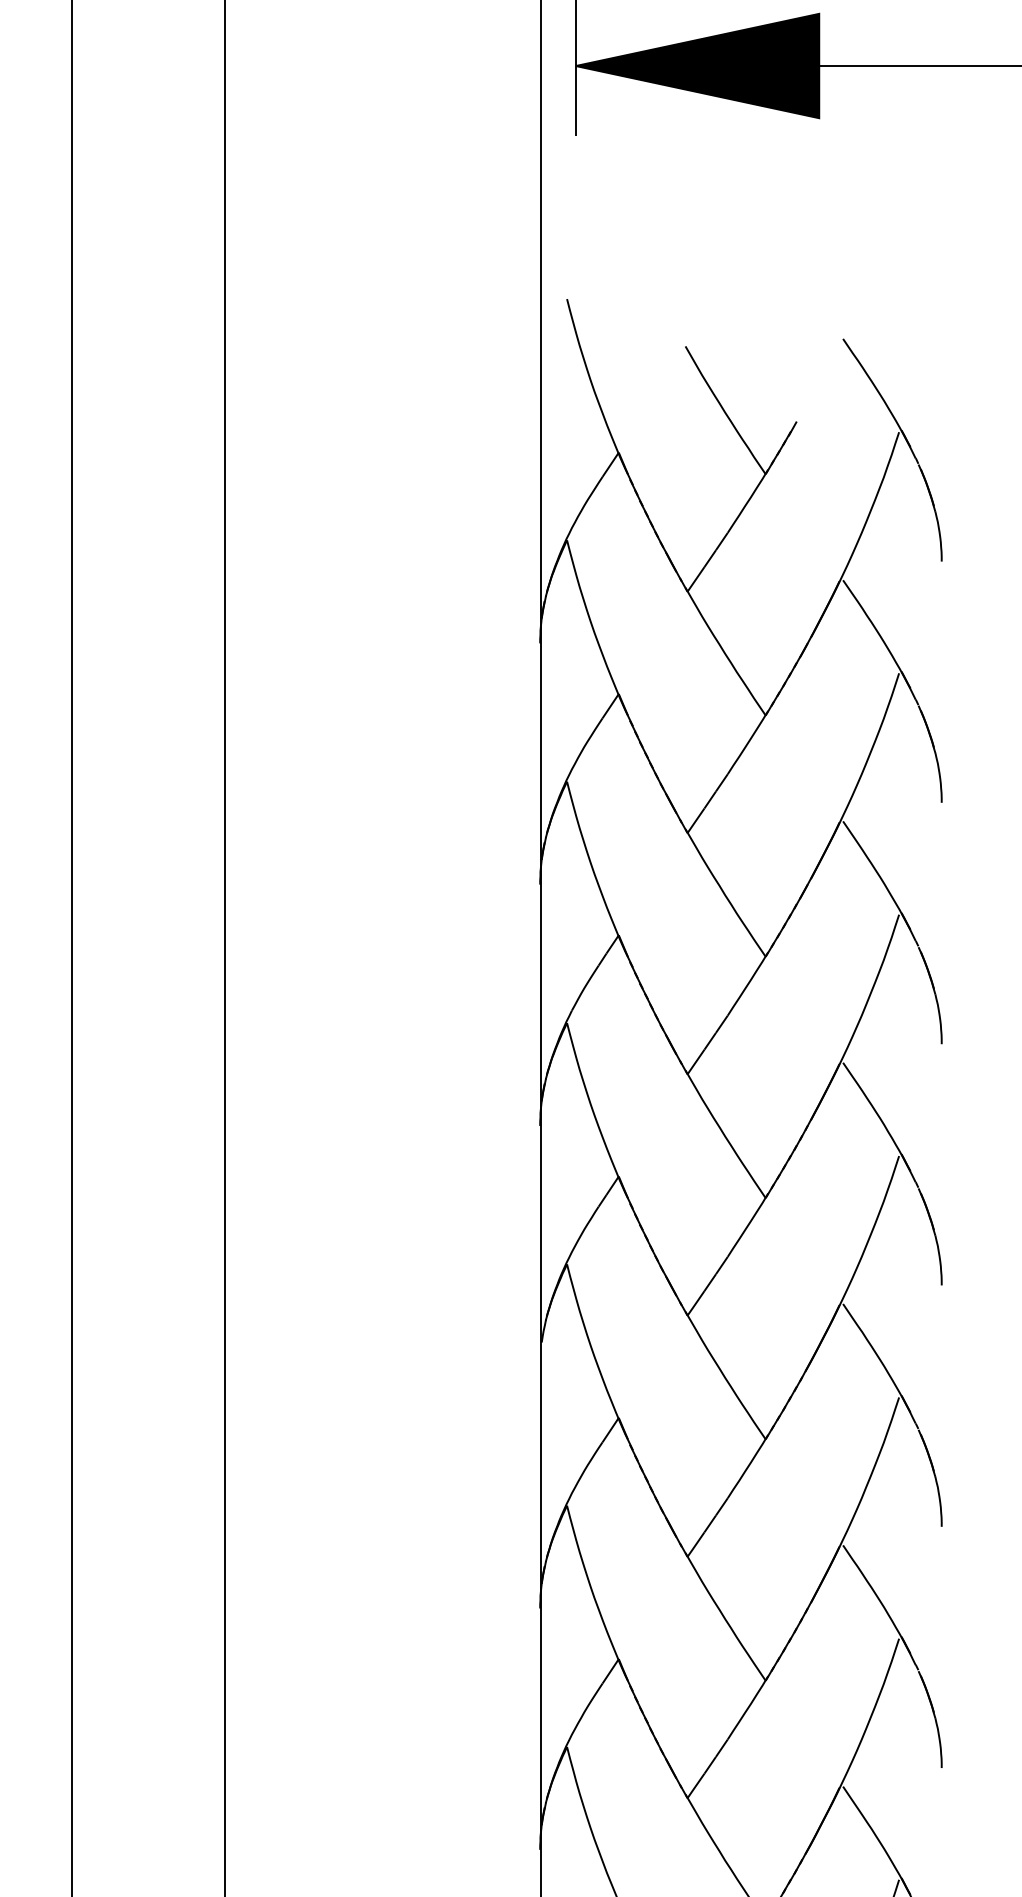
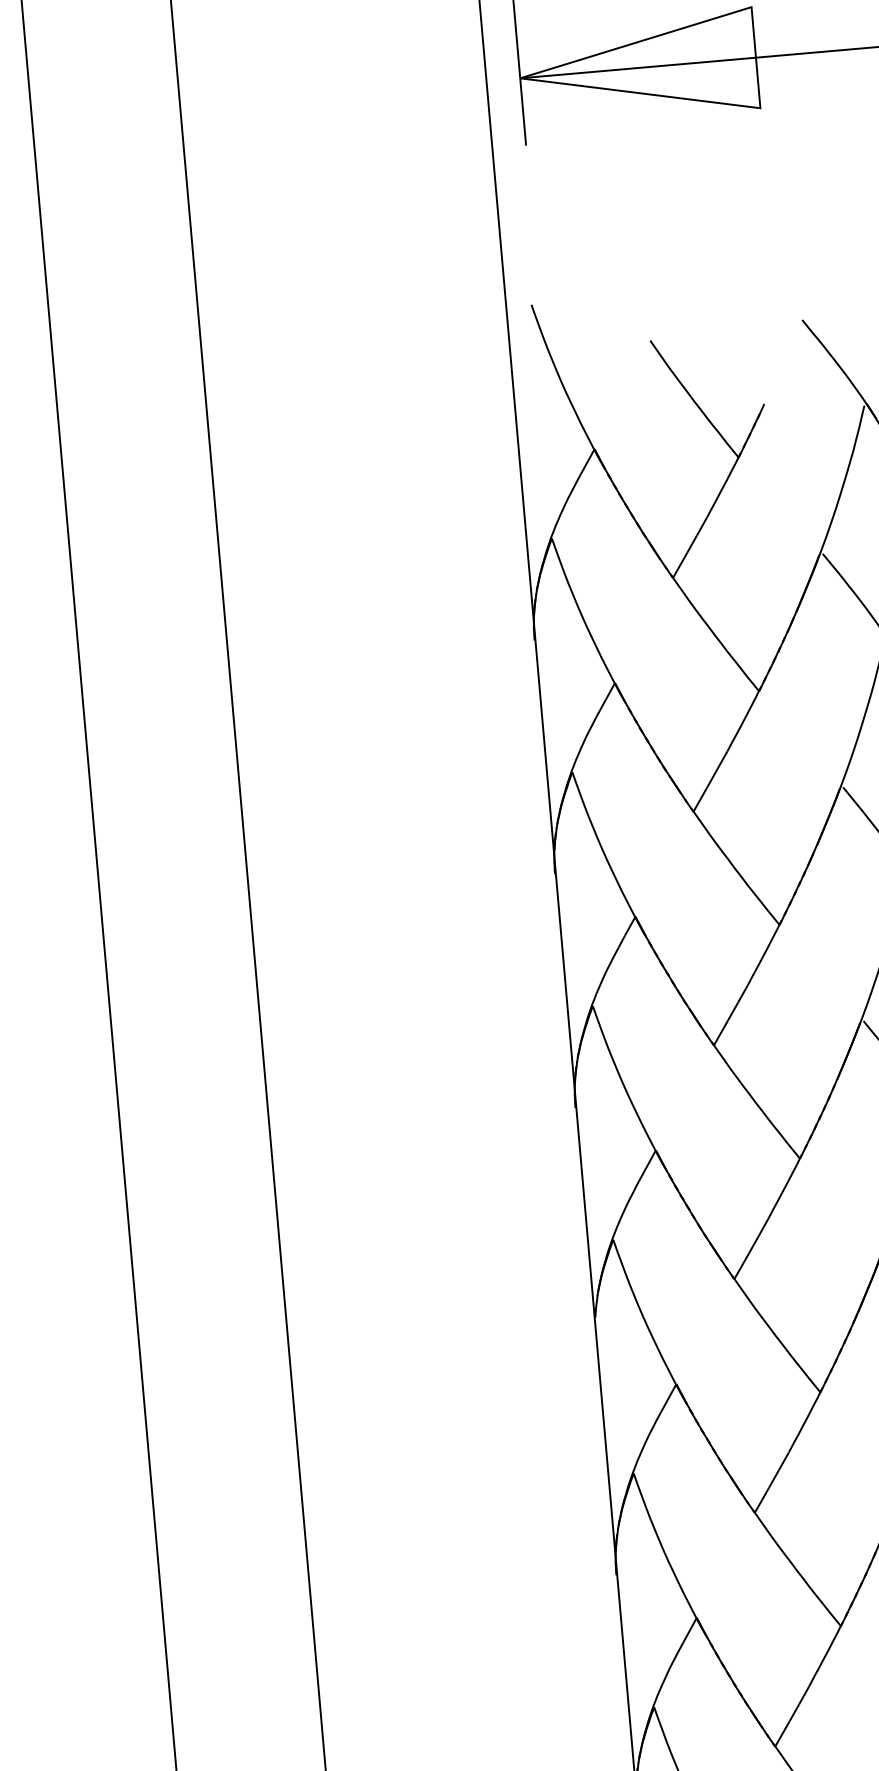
fill: (697, 65) -> (638, 67), removed

